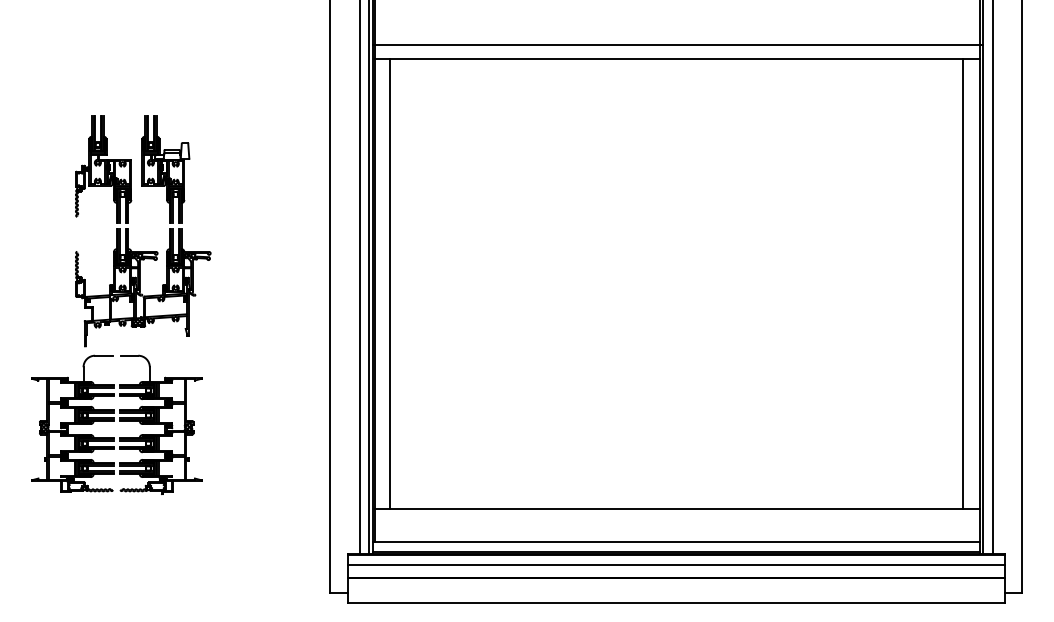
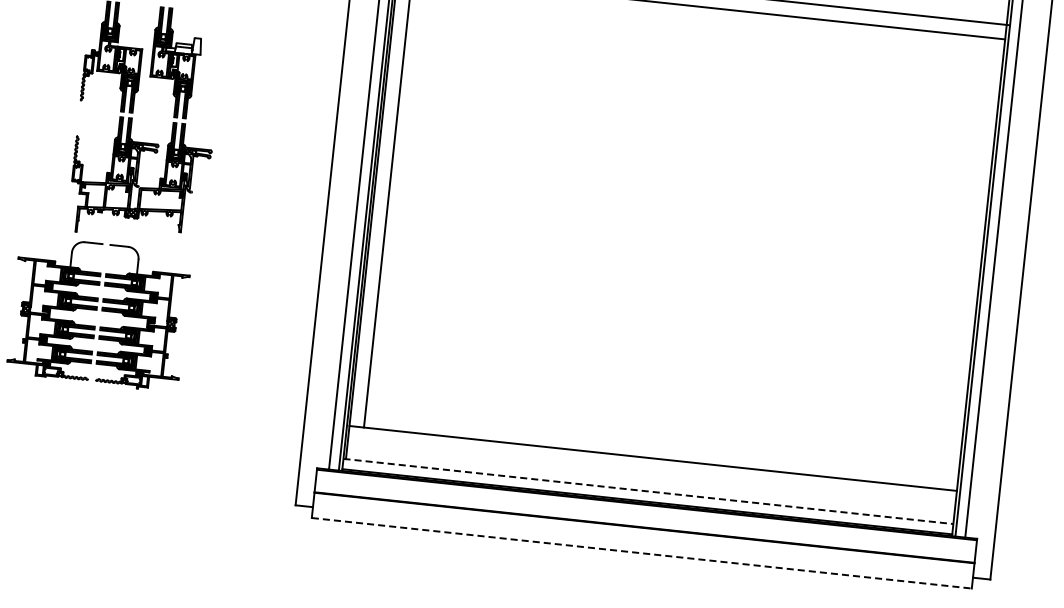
line: (963, 283) -> (964, 262), removed
line: (676, 541) -> (648, 491), solid -> dashed
line: (676, 565) -> (646, 515), removed
line: (676, 603) -> (641, 553), solid -> dashed

